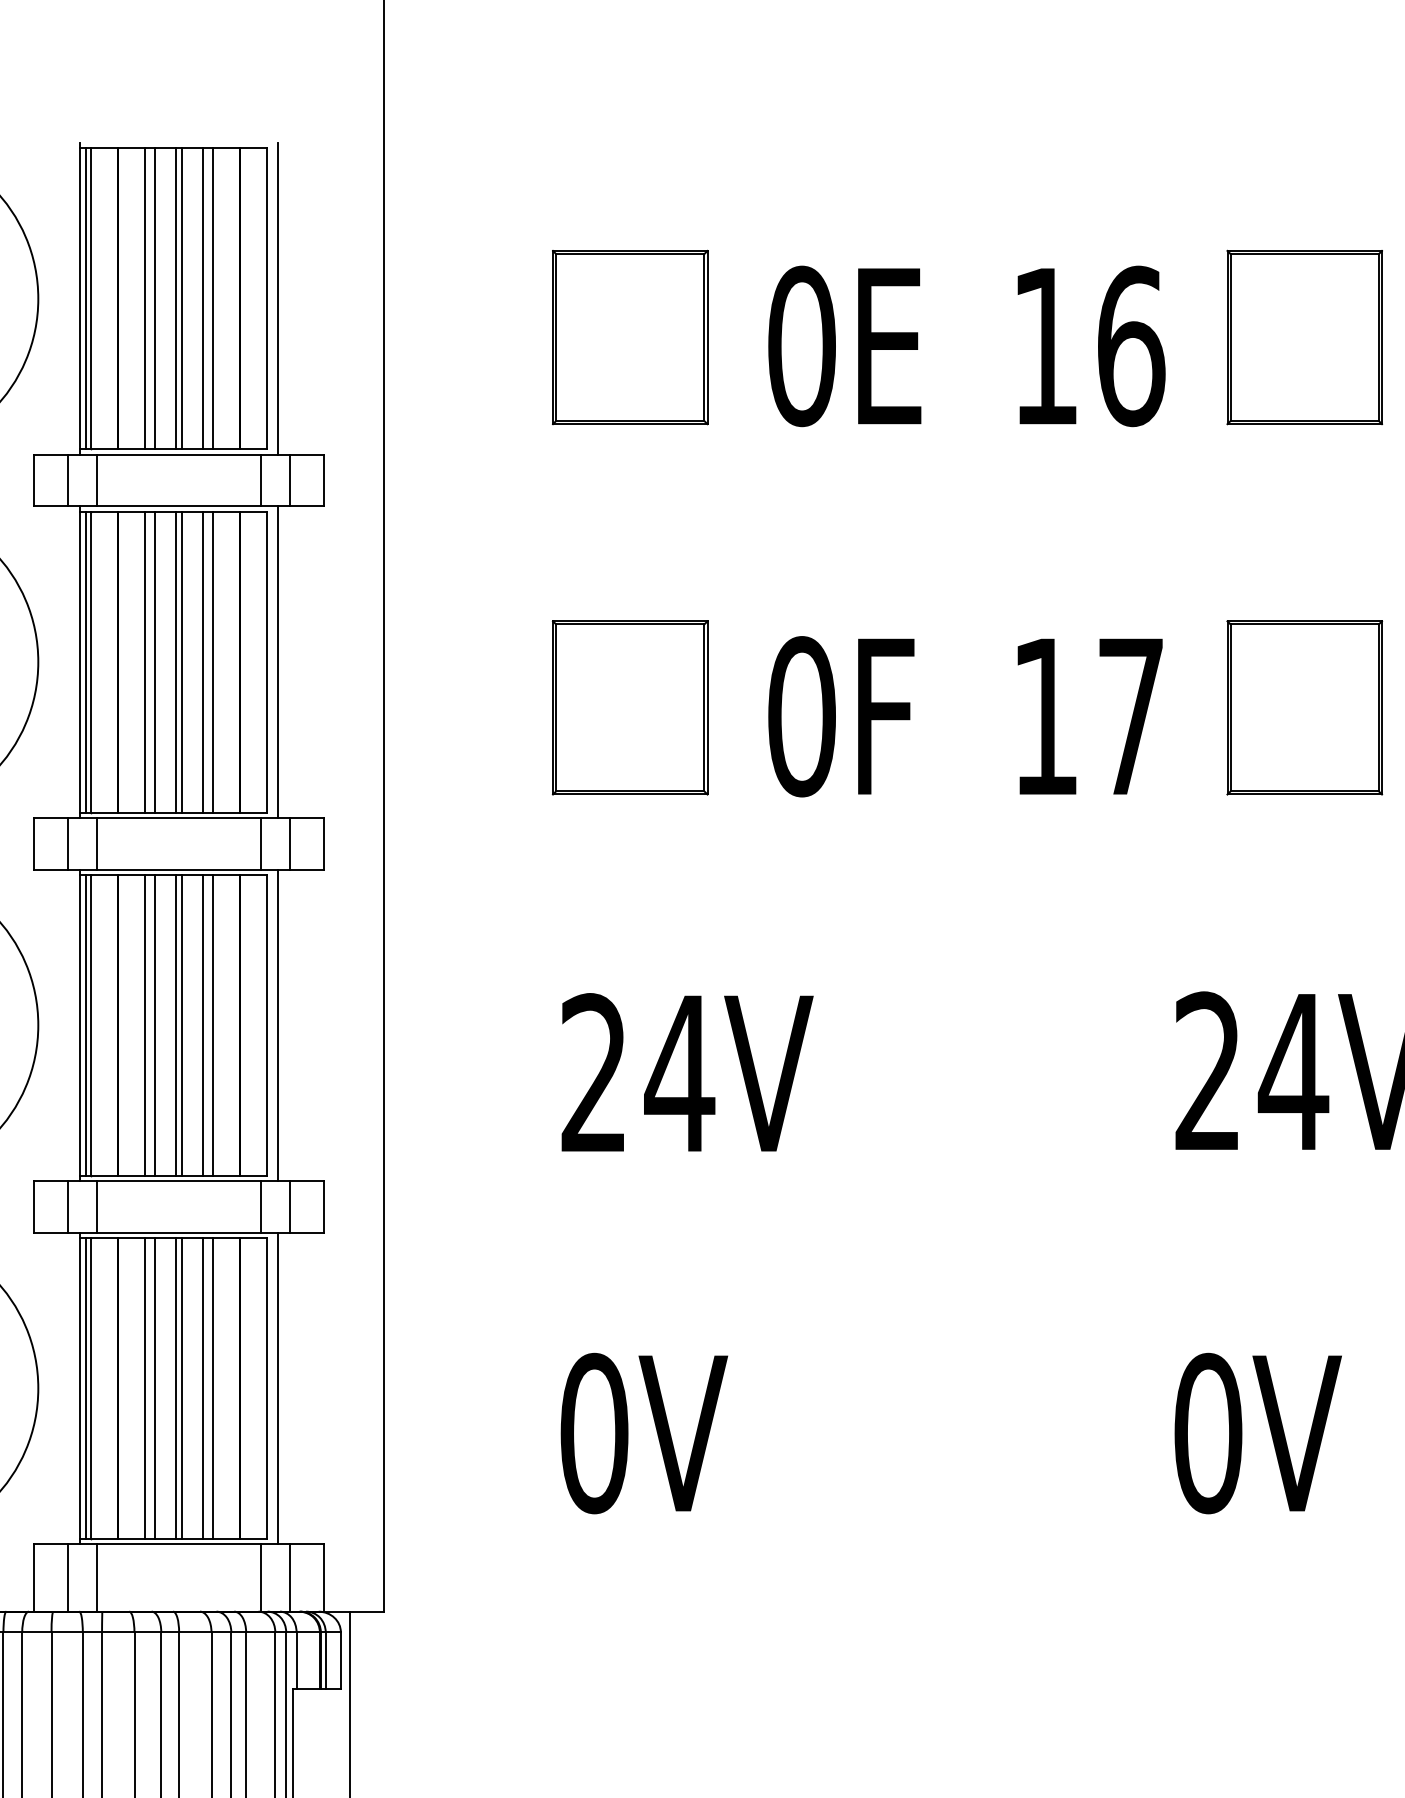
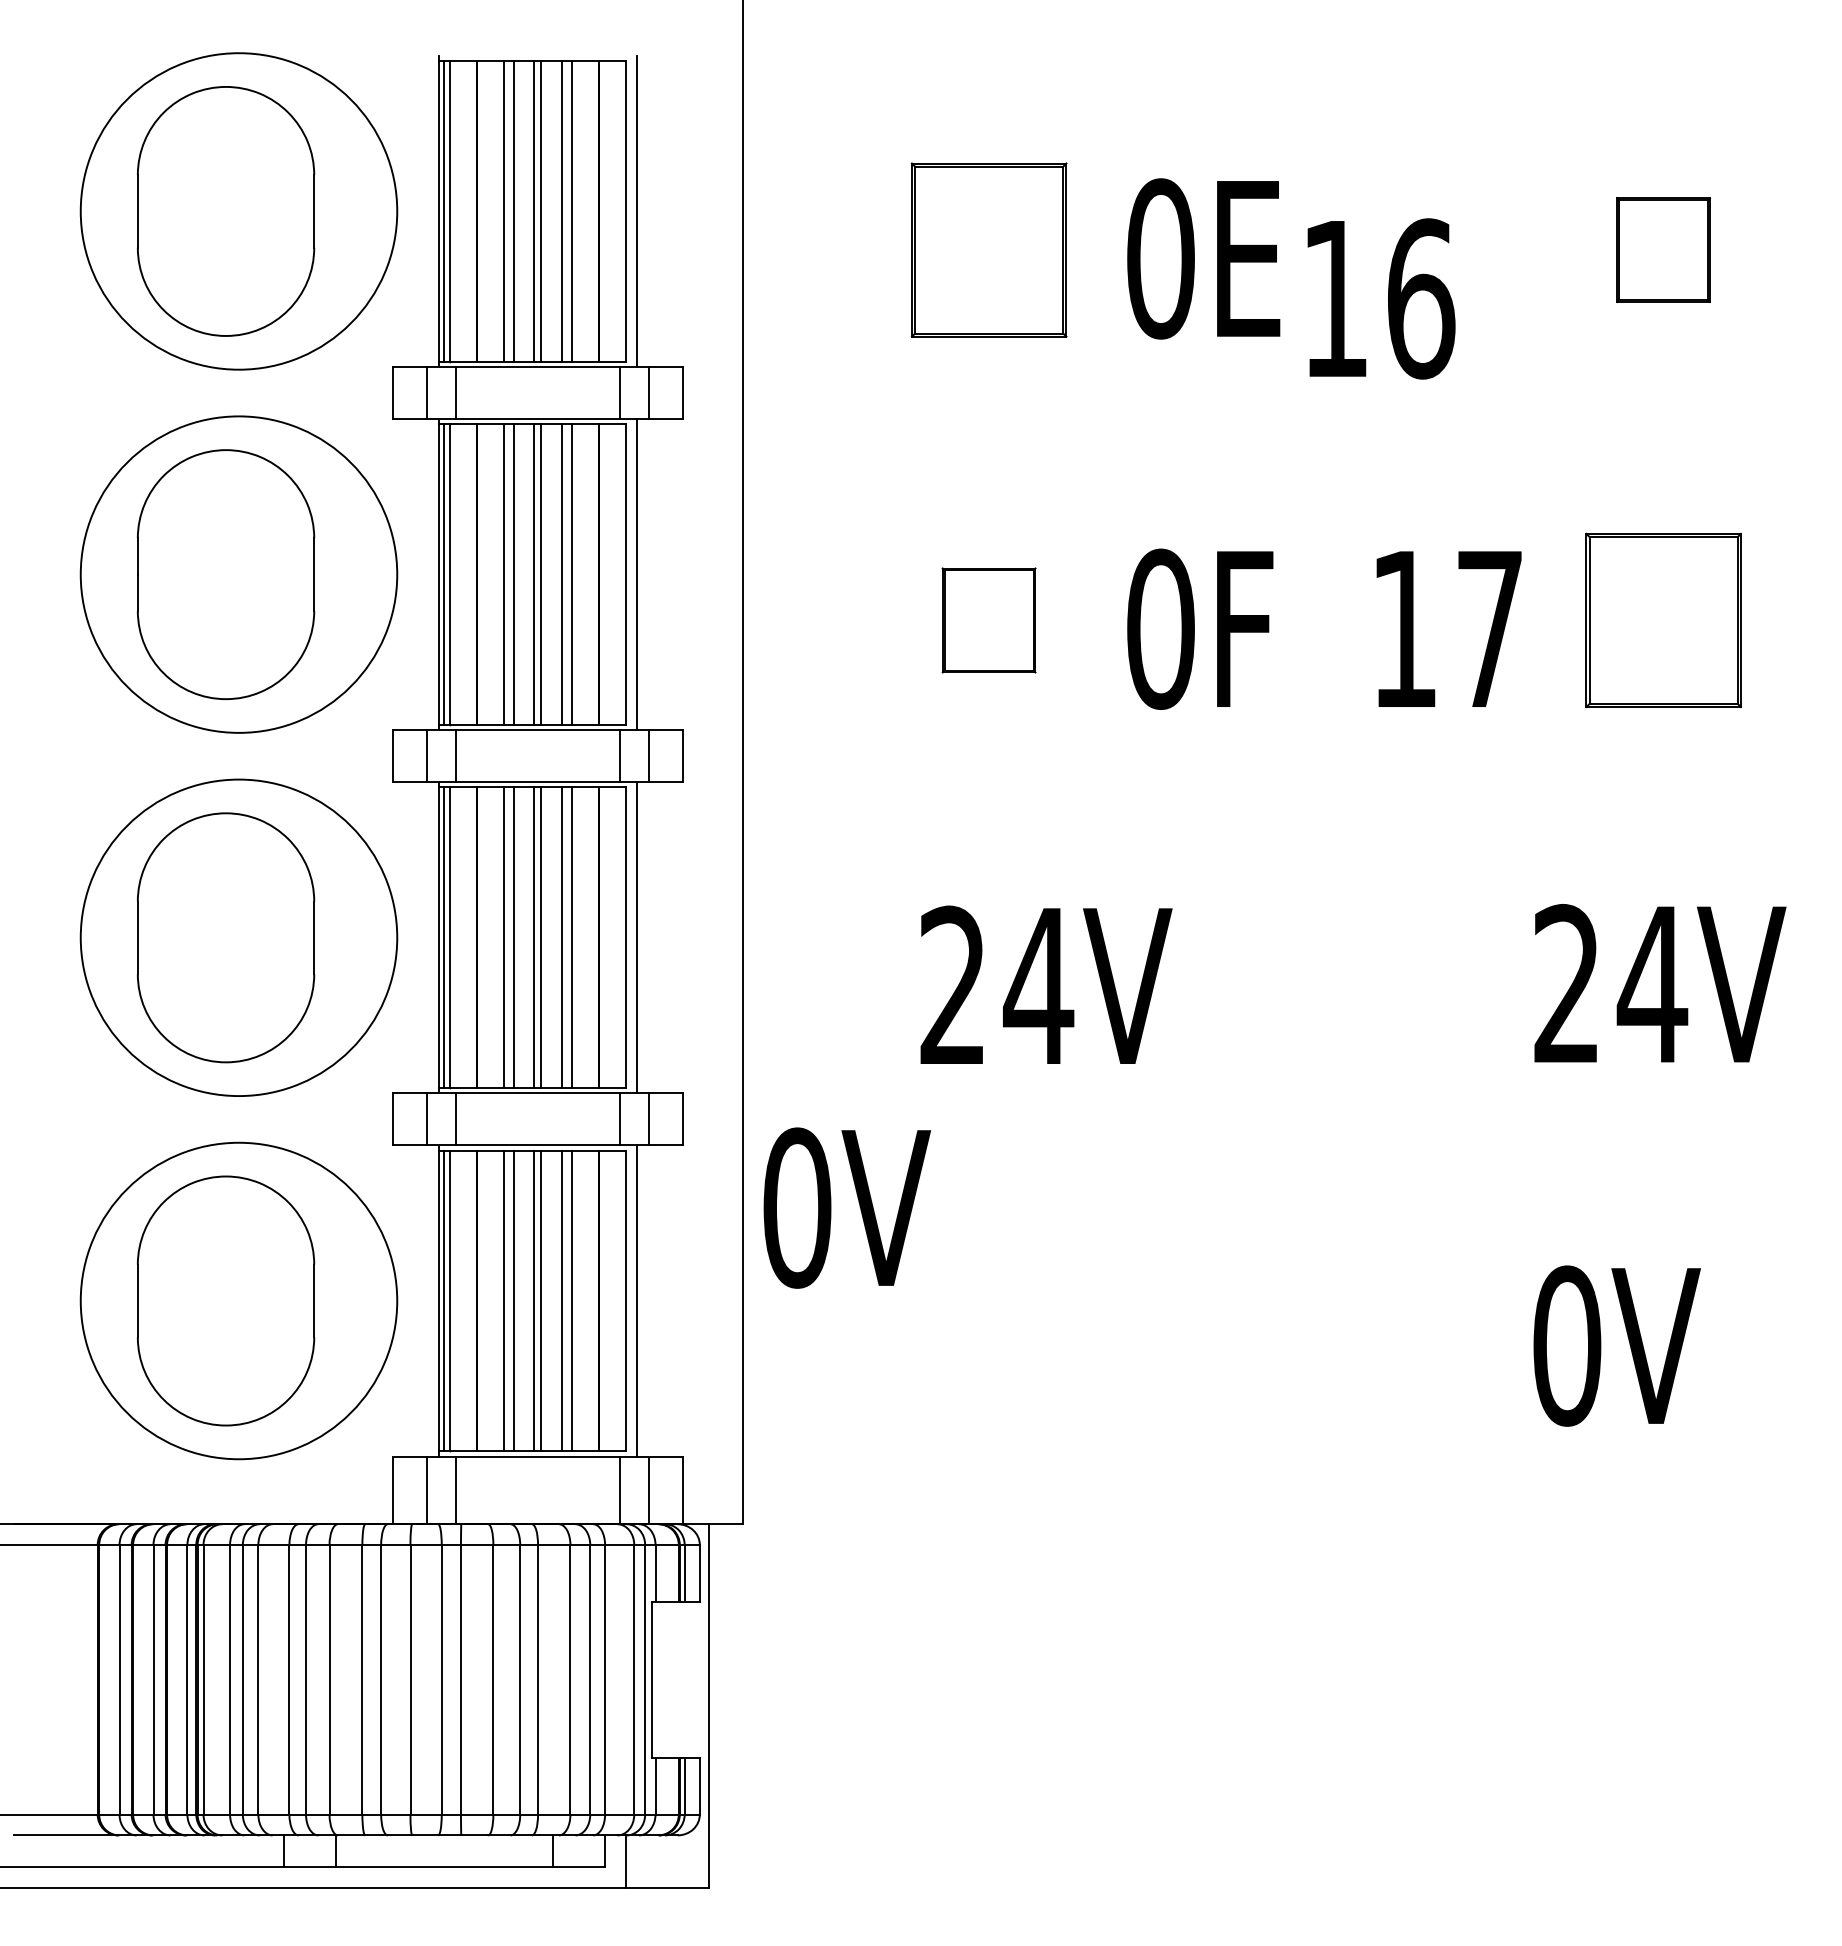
part: (1304, 336) -> (1663, 249), size x0.6
text: (1091, 345) -> (1381, 298), moved
part: (629, 707) -> (988, 620), size x0.6
text: (644, 1432) -> (847, 1207), moved

